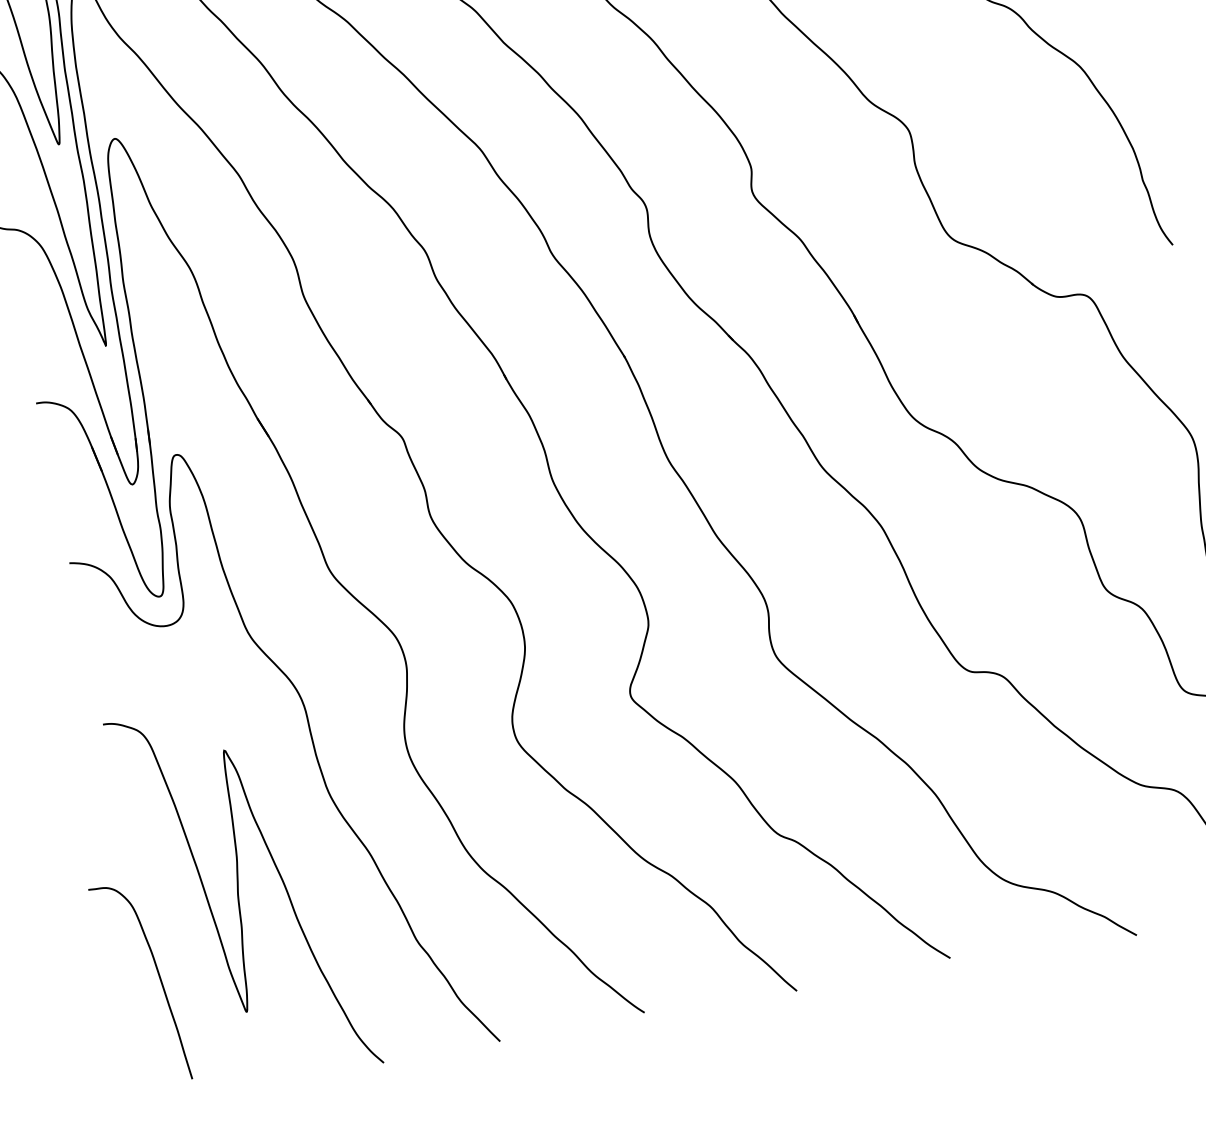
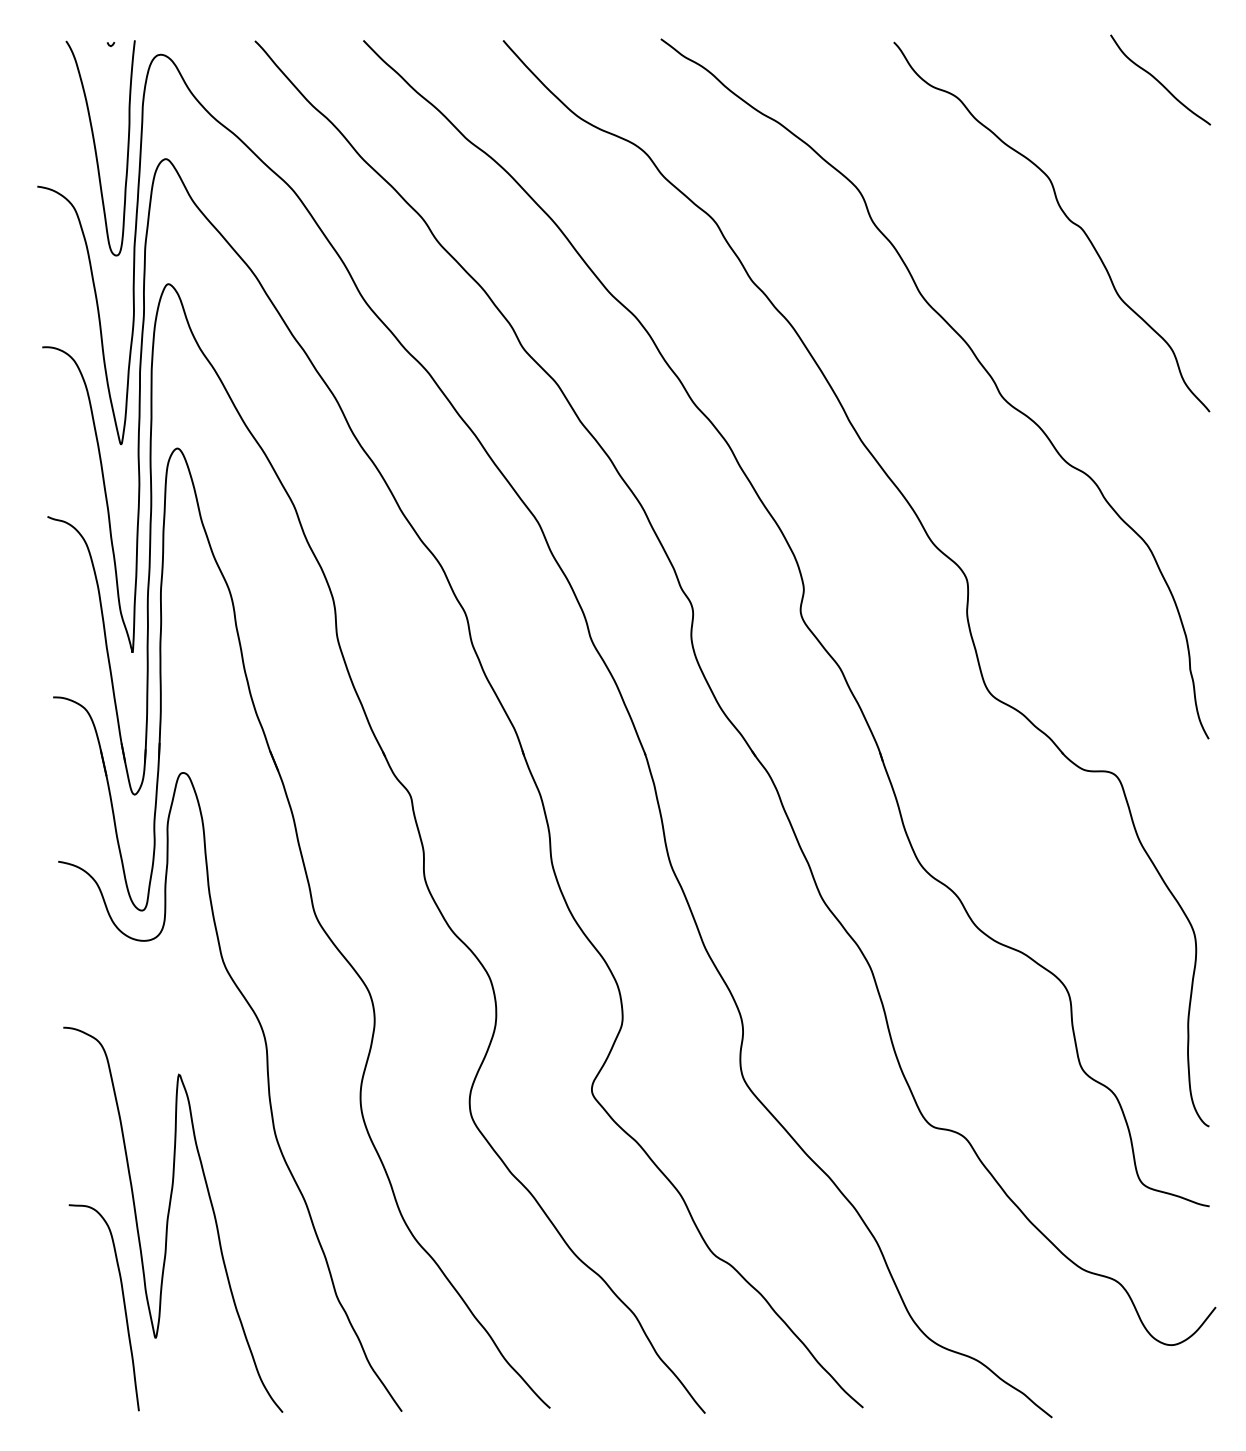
curve: (159, 978) -> (123, 1305), moved

